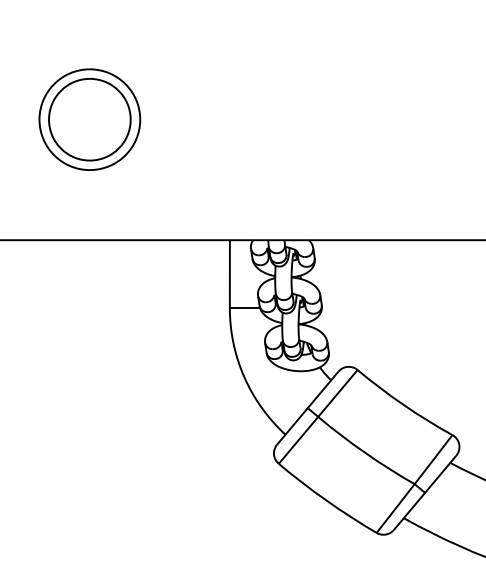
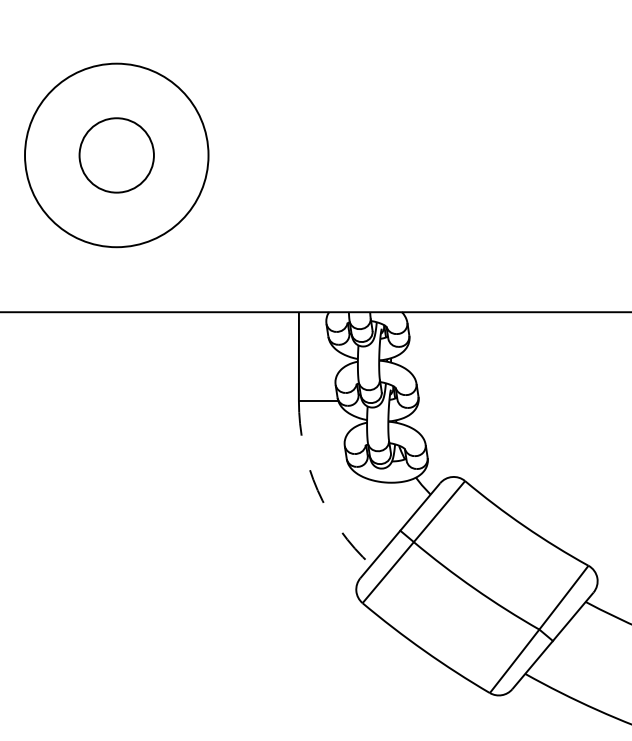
circle: (89, 119) -> (116, 155), size x0.7
circle: (89, 119) -> (116, 155), size x1.4
arc: (244, 377) -> (317, 490), solid -> dashed

